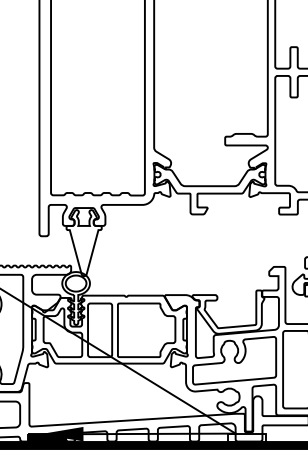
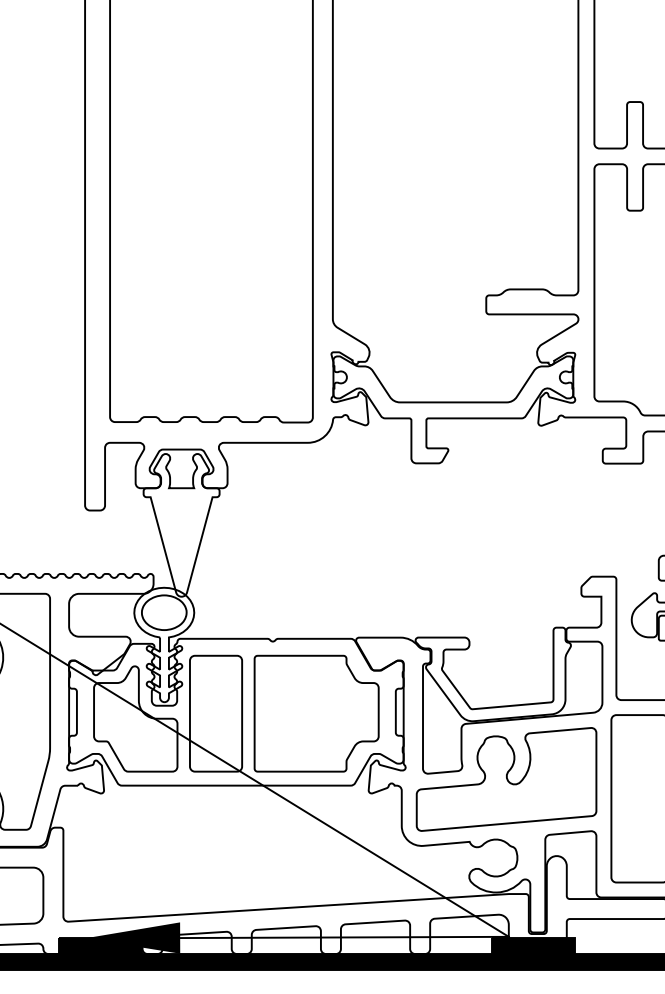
fill: (246, 437) -> (532, 945), added

